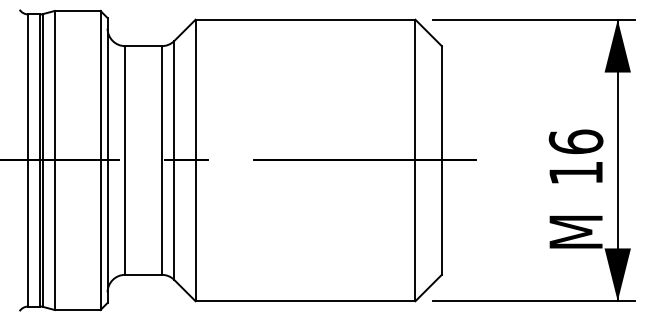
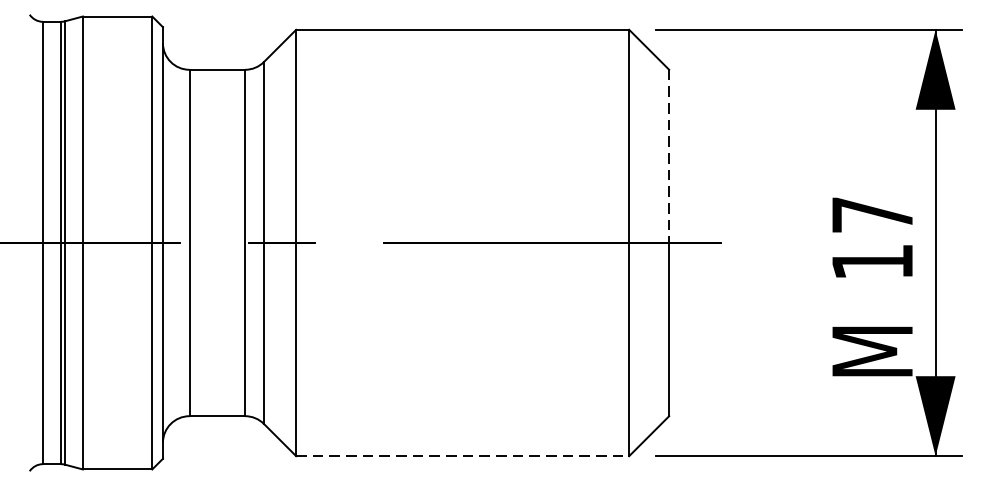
line: (441, 103) -> (668, 156), solid -> dashed
text: (575, 141) -> (871, 214), 16 -> 17
line: (305, 301) -> (462, 456), solid -> dashed

